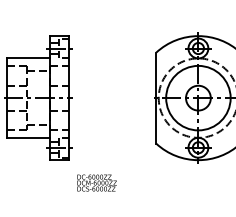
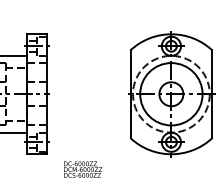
text: (96, 182) -> (82, 169), moved

